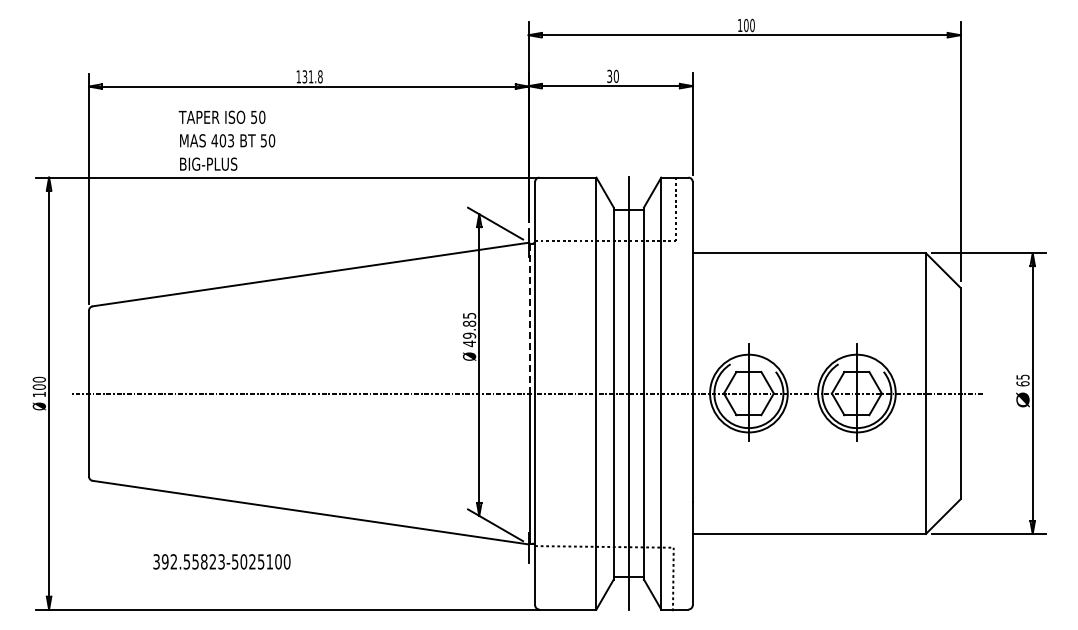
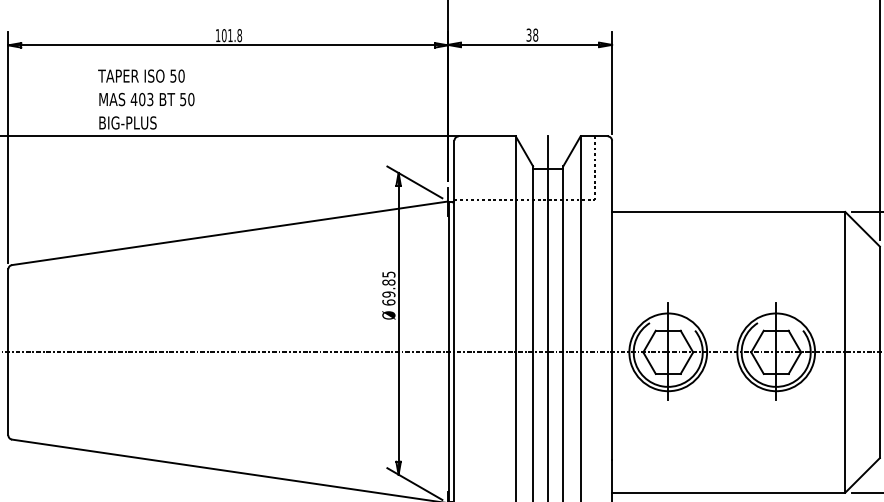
text: (304, 76) -> (223, 35), 131.8 -> 101.8
text: (615, 76) -> (534, 35), 30 -> 38
line: (530, 318) -> (449, 277), dashed -> solid
text: (469, 343) -> (388, 302), 49.85 -> 69.85

